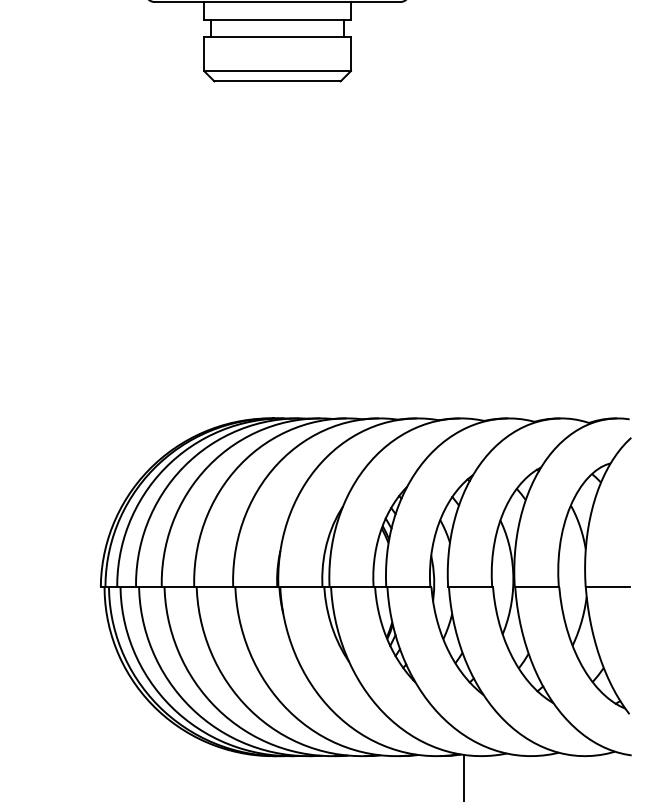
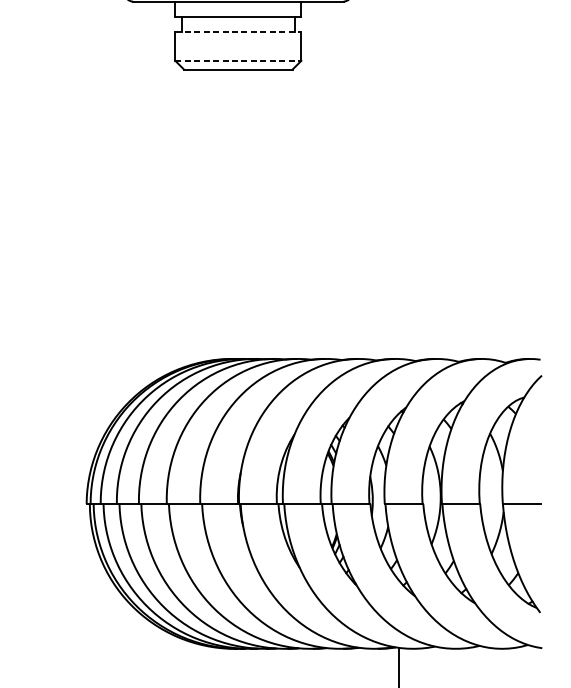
line: (278, 37) -> (239, 32), solid -> dashed
line: (278, 71) -> (239, 61), solid -> dashed

